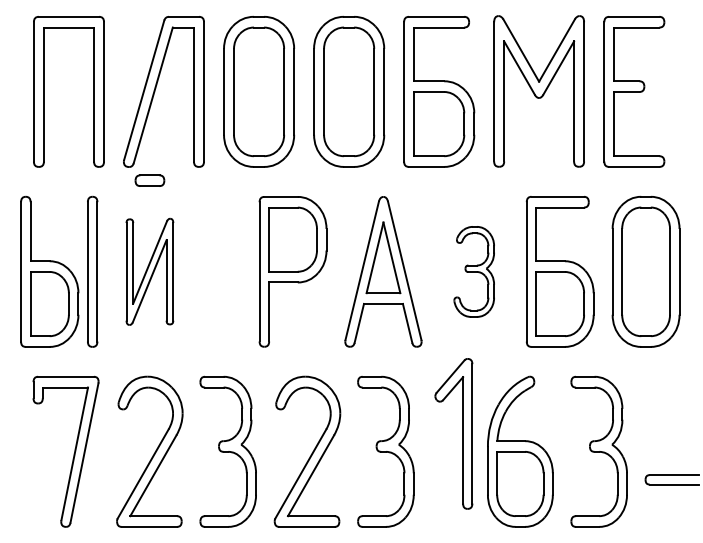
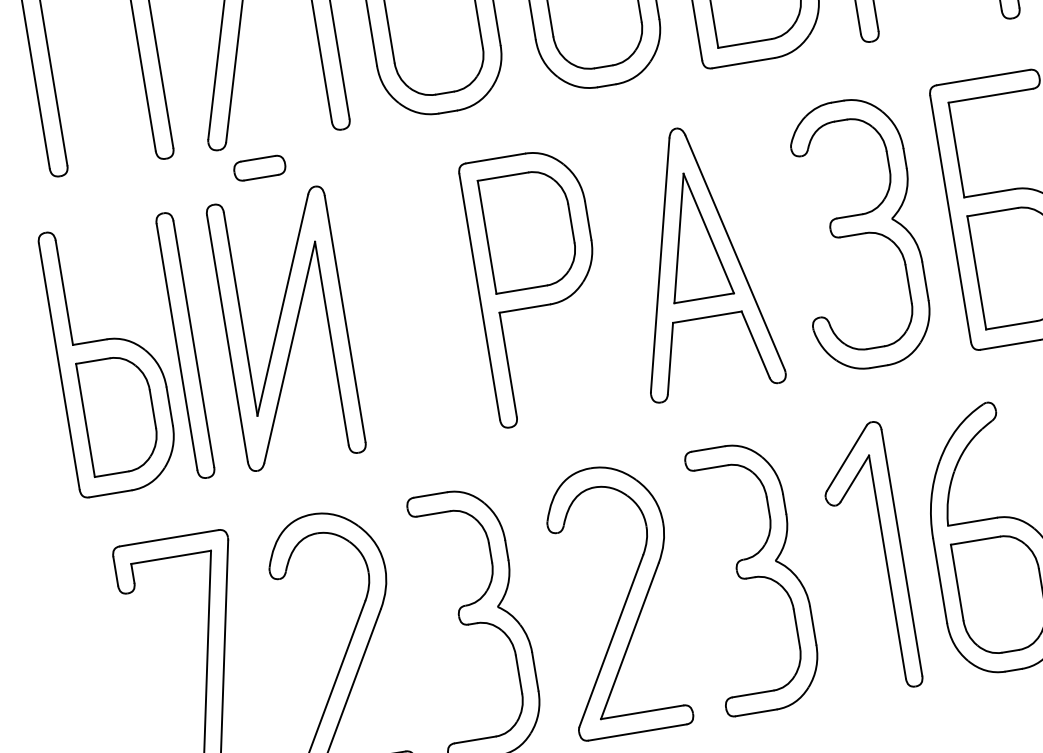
part: (149, 271) -> (285, 328), size x1.43
part: (474, 271) -> (858, 233), size x1.67
part: (462, 433) -> (884, 555), moved

